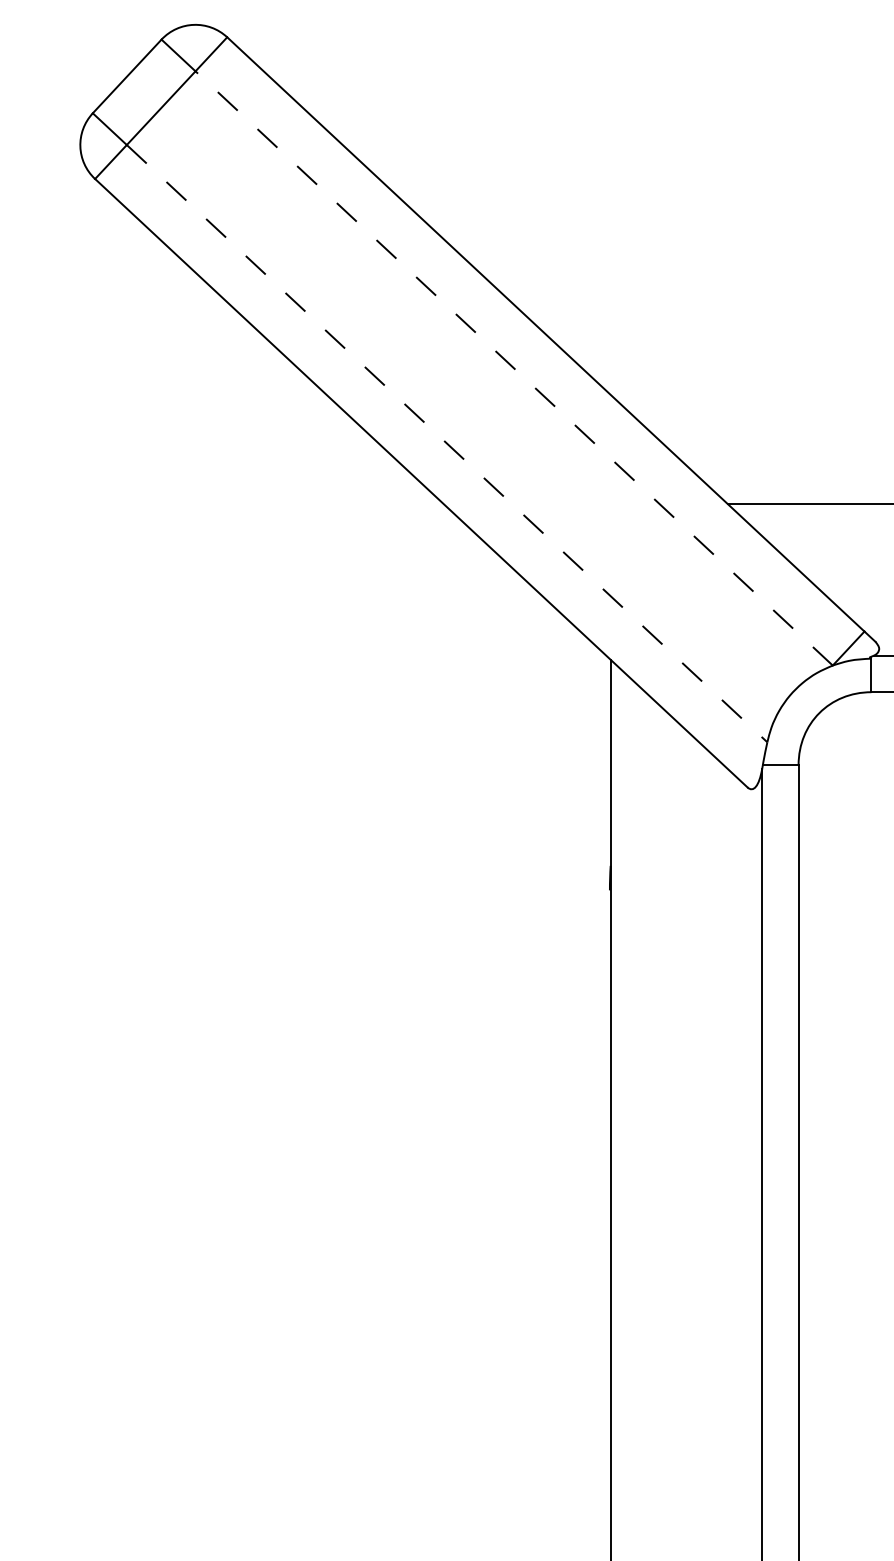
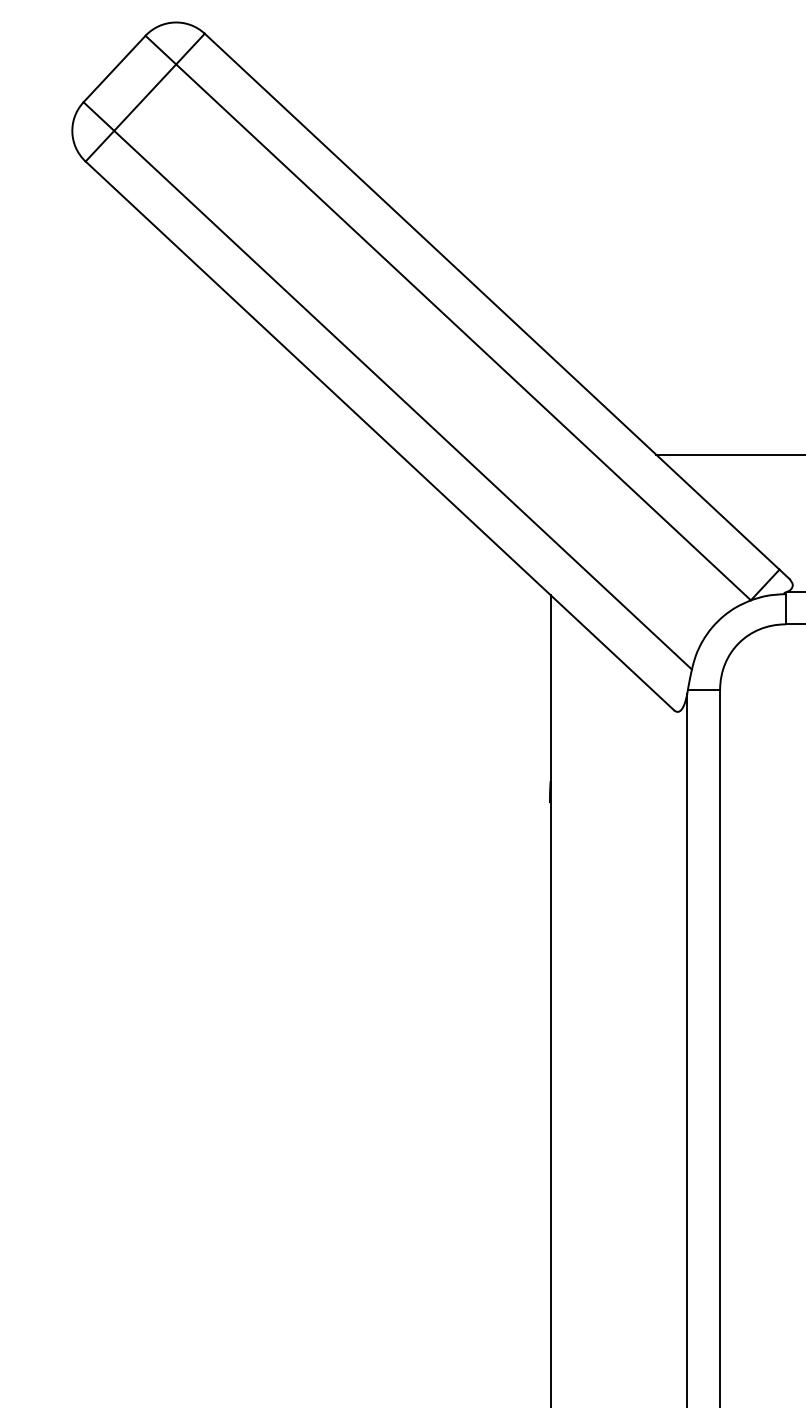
line: (514, 368) -> (463, 332), dashed -> solid
line: (447, 443) -> (403, 400), dashed -> solid

